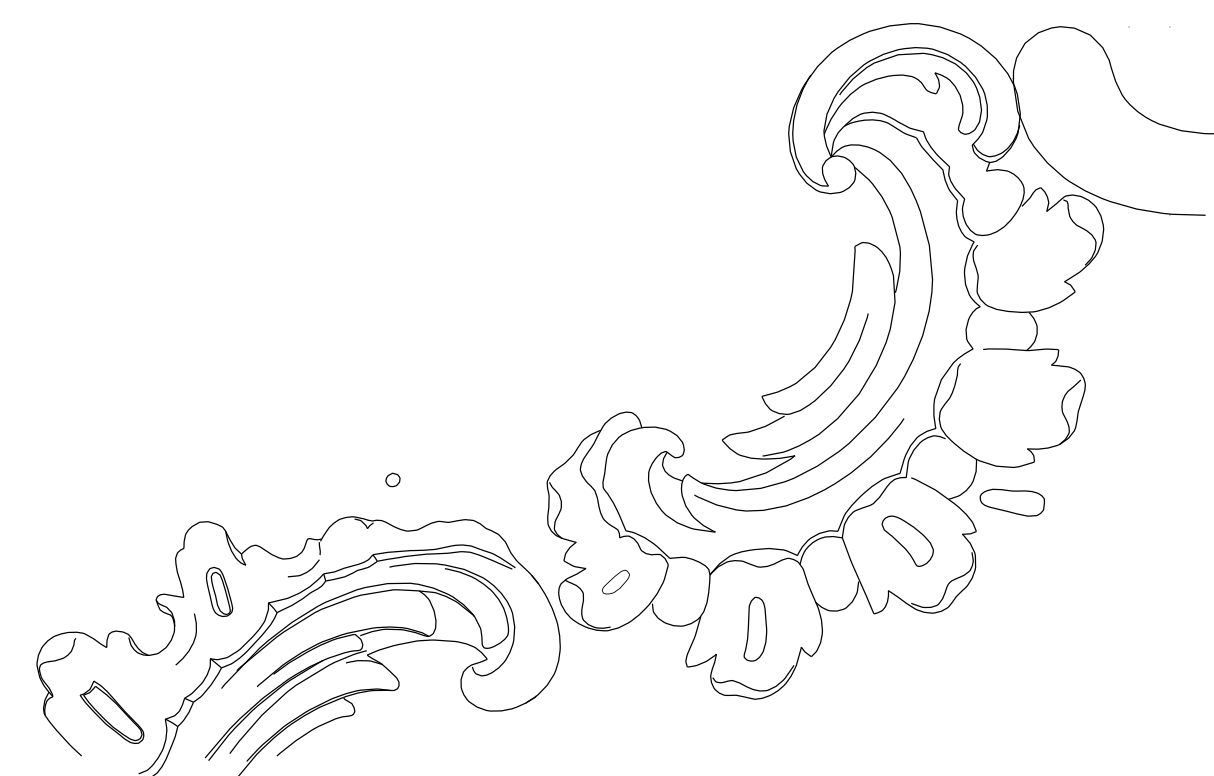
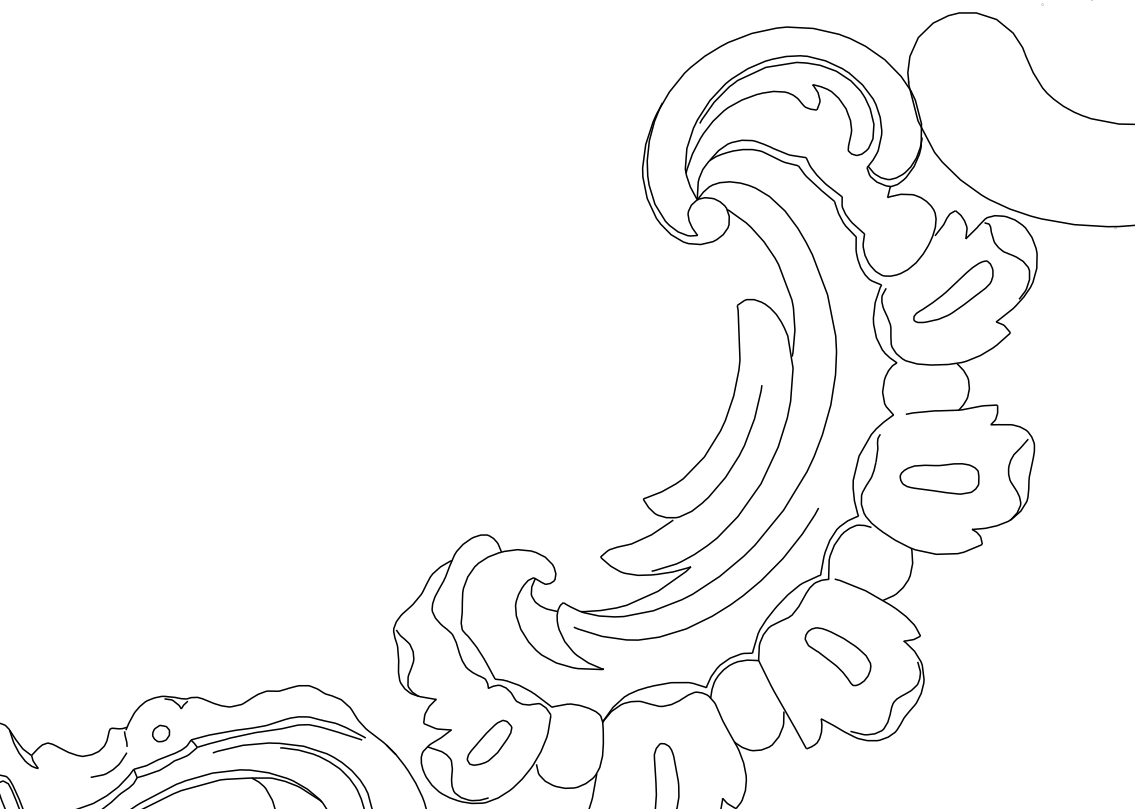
part: (1031, 253) -> (952, 291), added
part: (392, 479) -> (160, 732), moved
part: (1011, 502) -> (938, 479), moved
part: (615, 581) -> (488, 741), size x1.43

